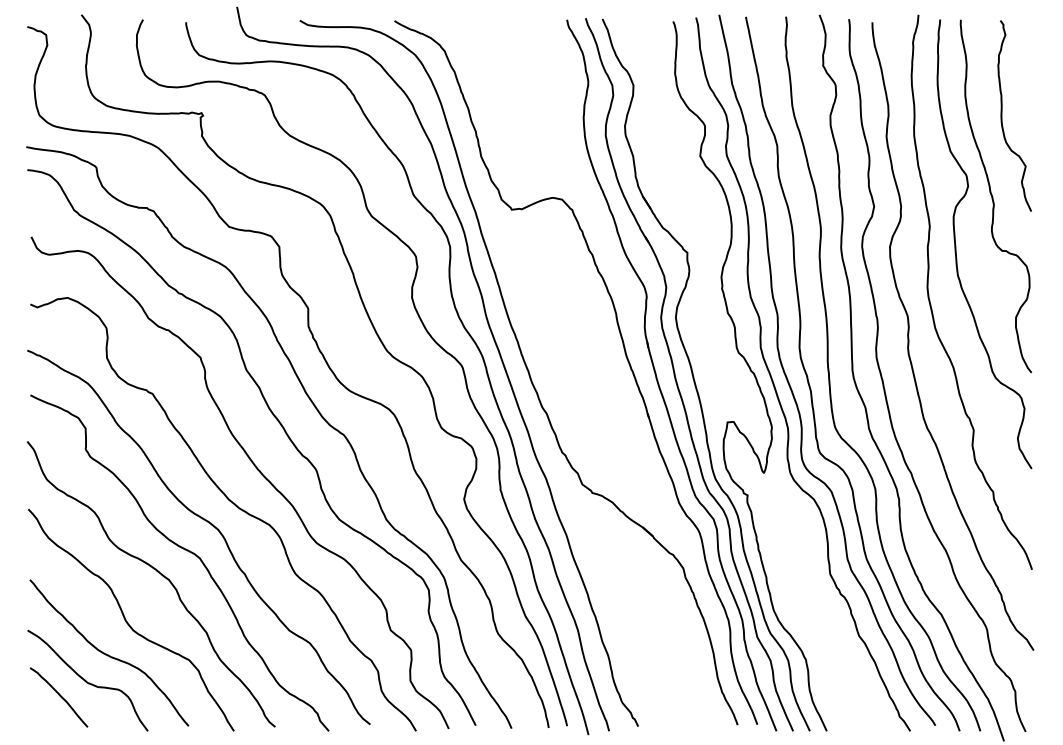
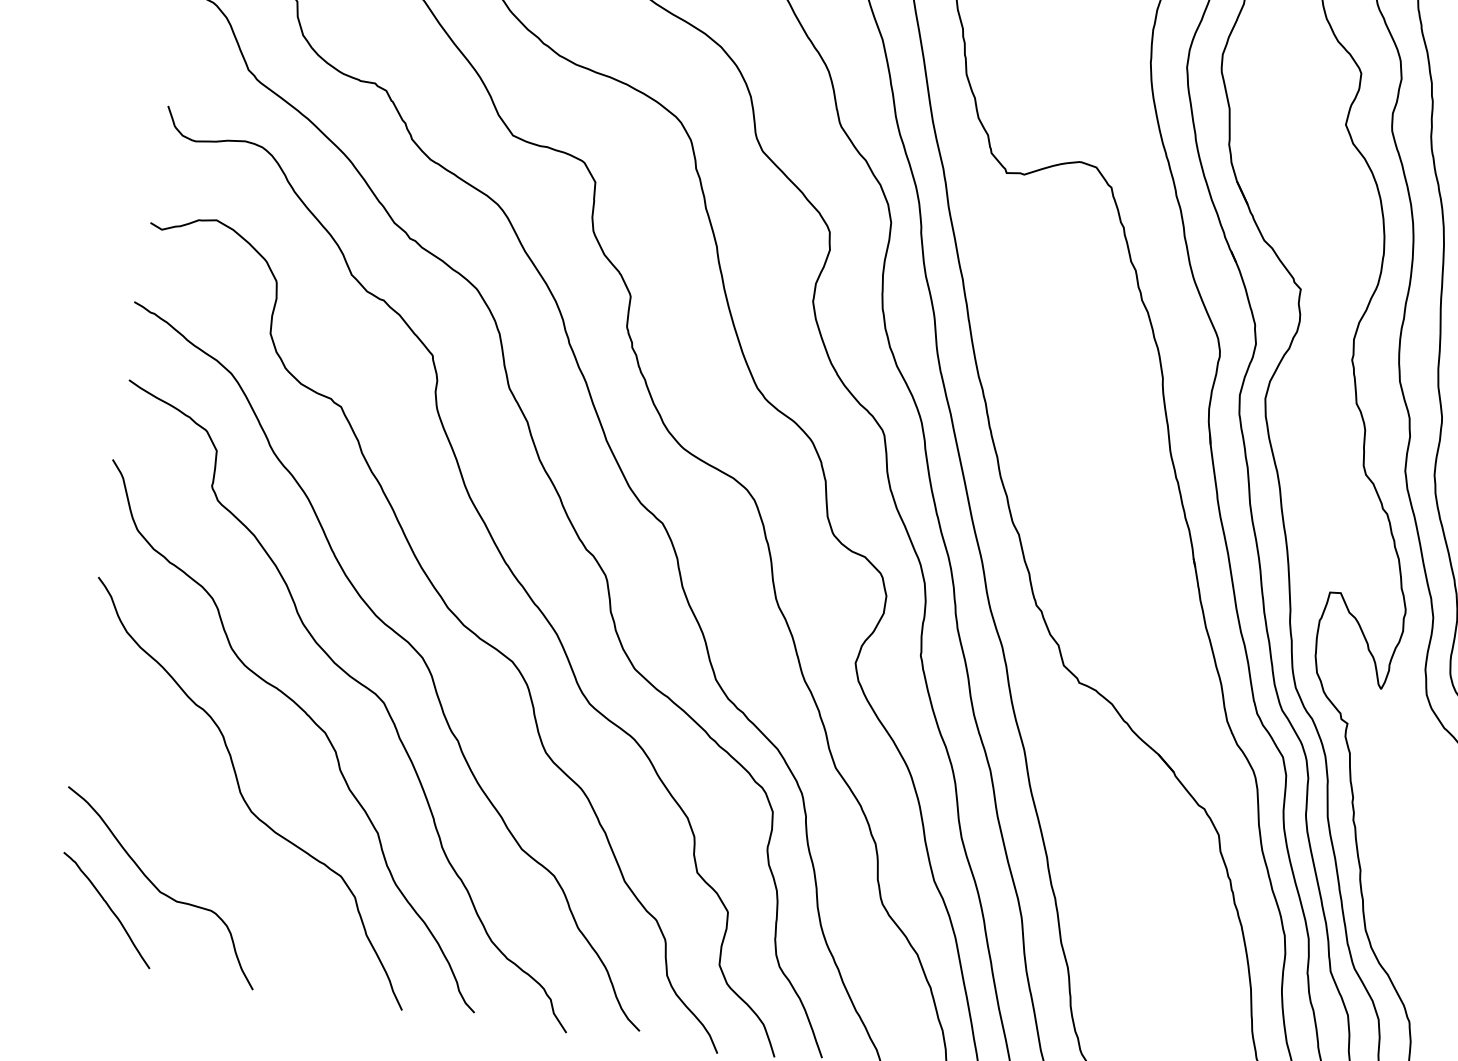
curve: (108, 654) -> (202, 847), removed

